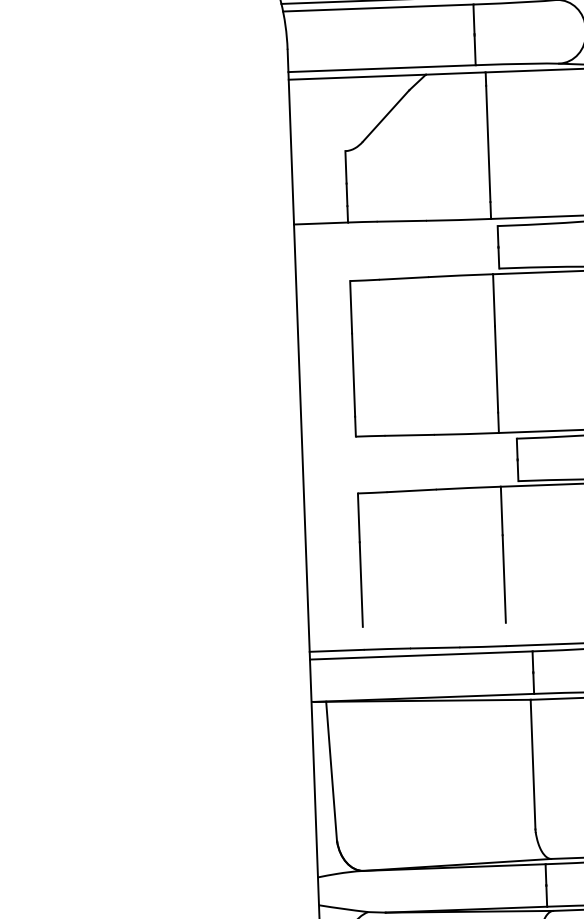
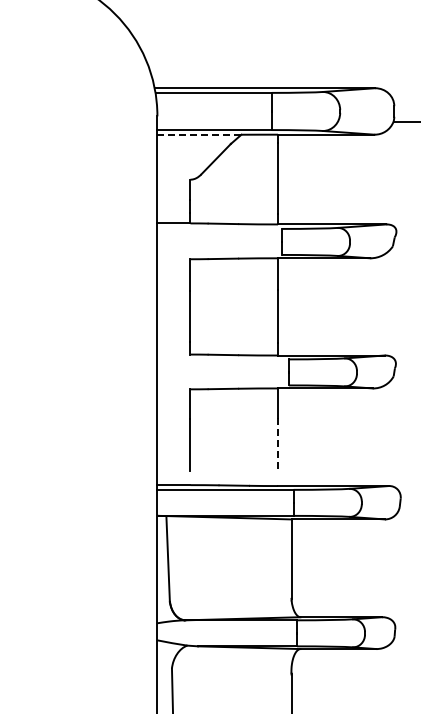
line: (355, 76) -> (198, 134), solid -> dashed
line: (504, 578) -> (278, 444), solid -> dashed

